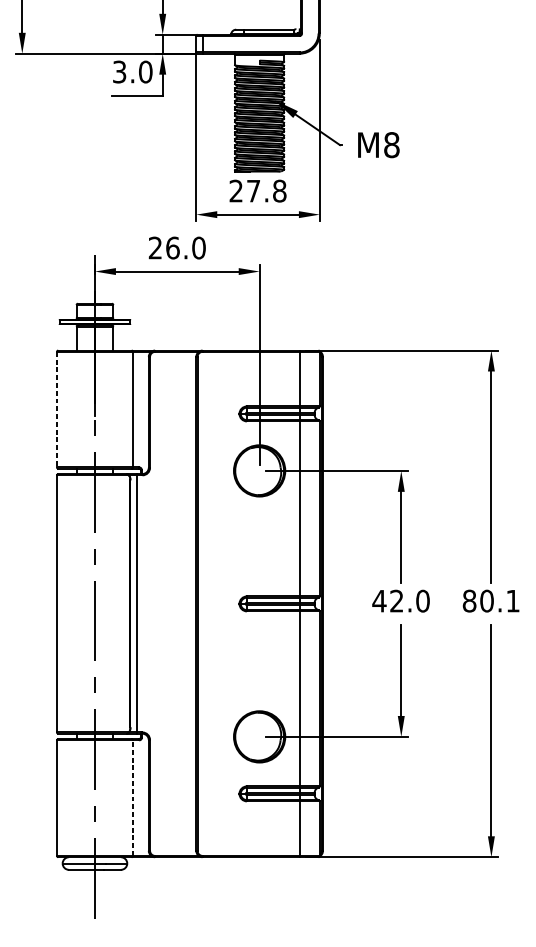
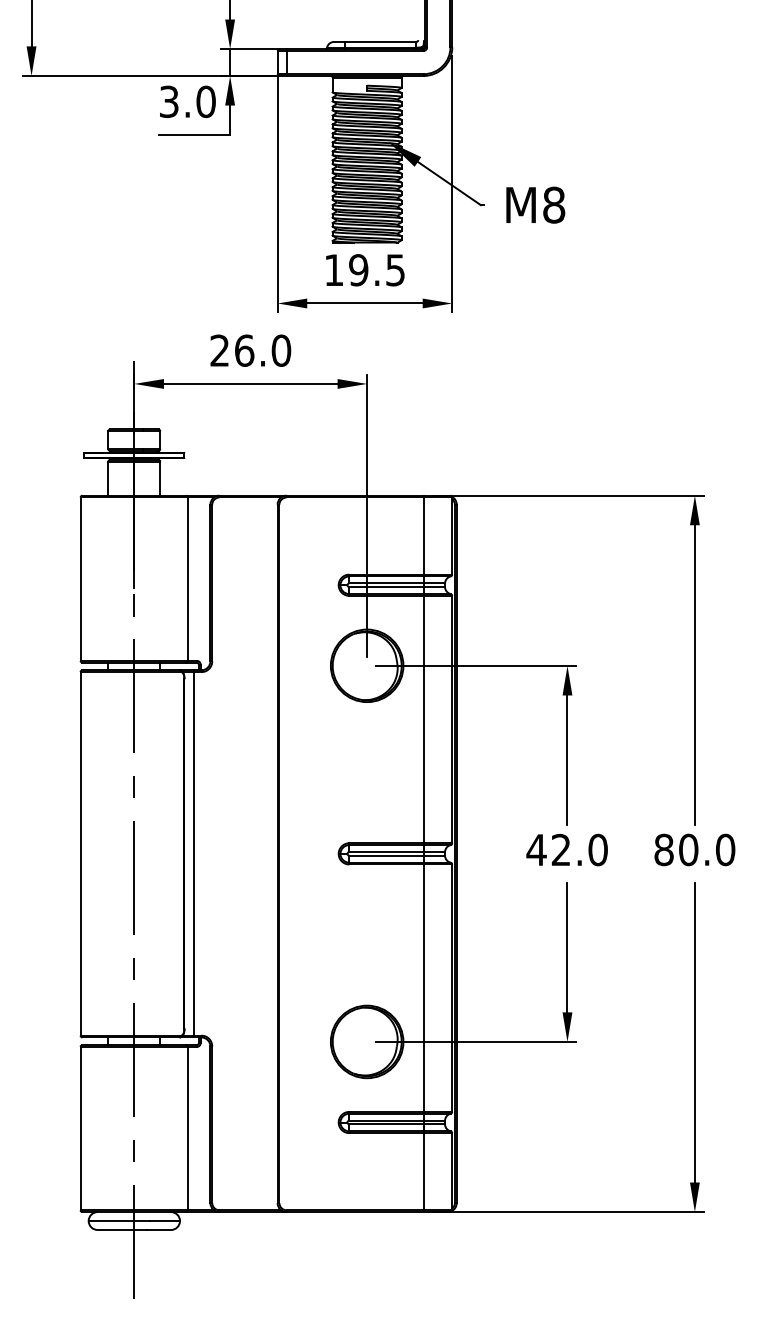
text: (257, 191) -> (364, 270), 27.8 -> 19.5
line: (56, 409) -> (80, 579), dashed -> solid
text: (513, 600) -> (725, 849), 80.1 -> 80.0
line: (133, 798) -> (188, 1128), dashed -> solid

